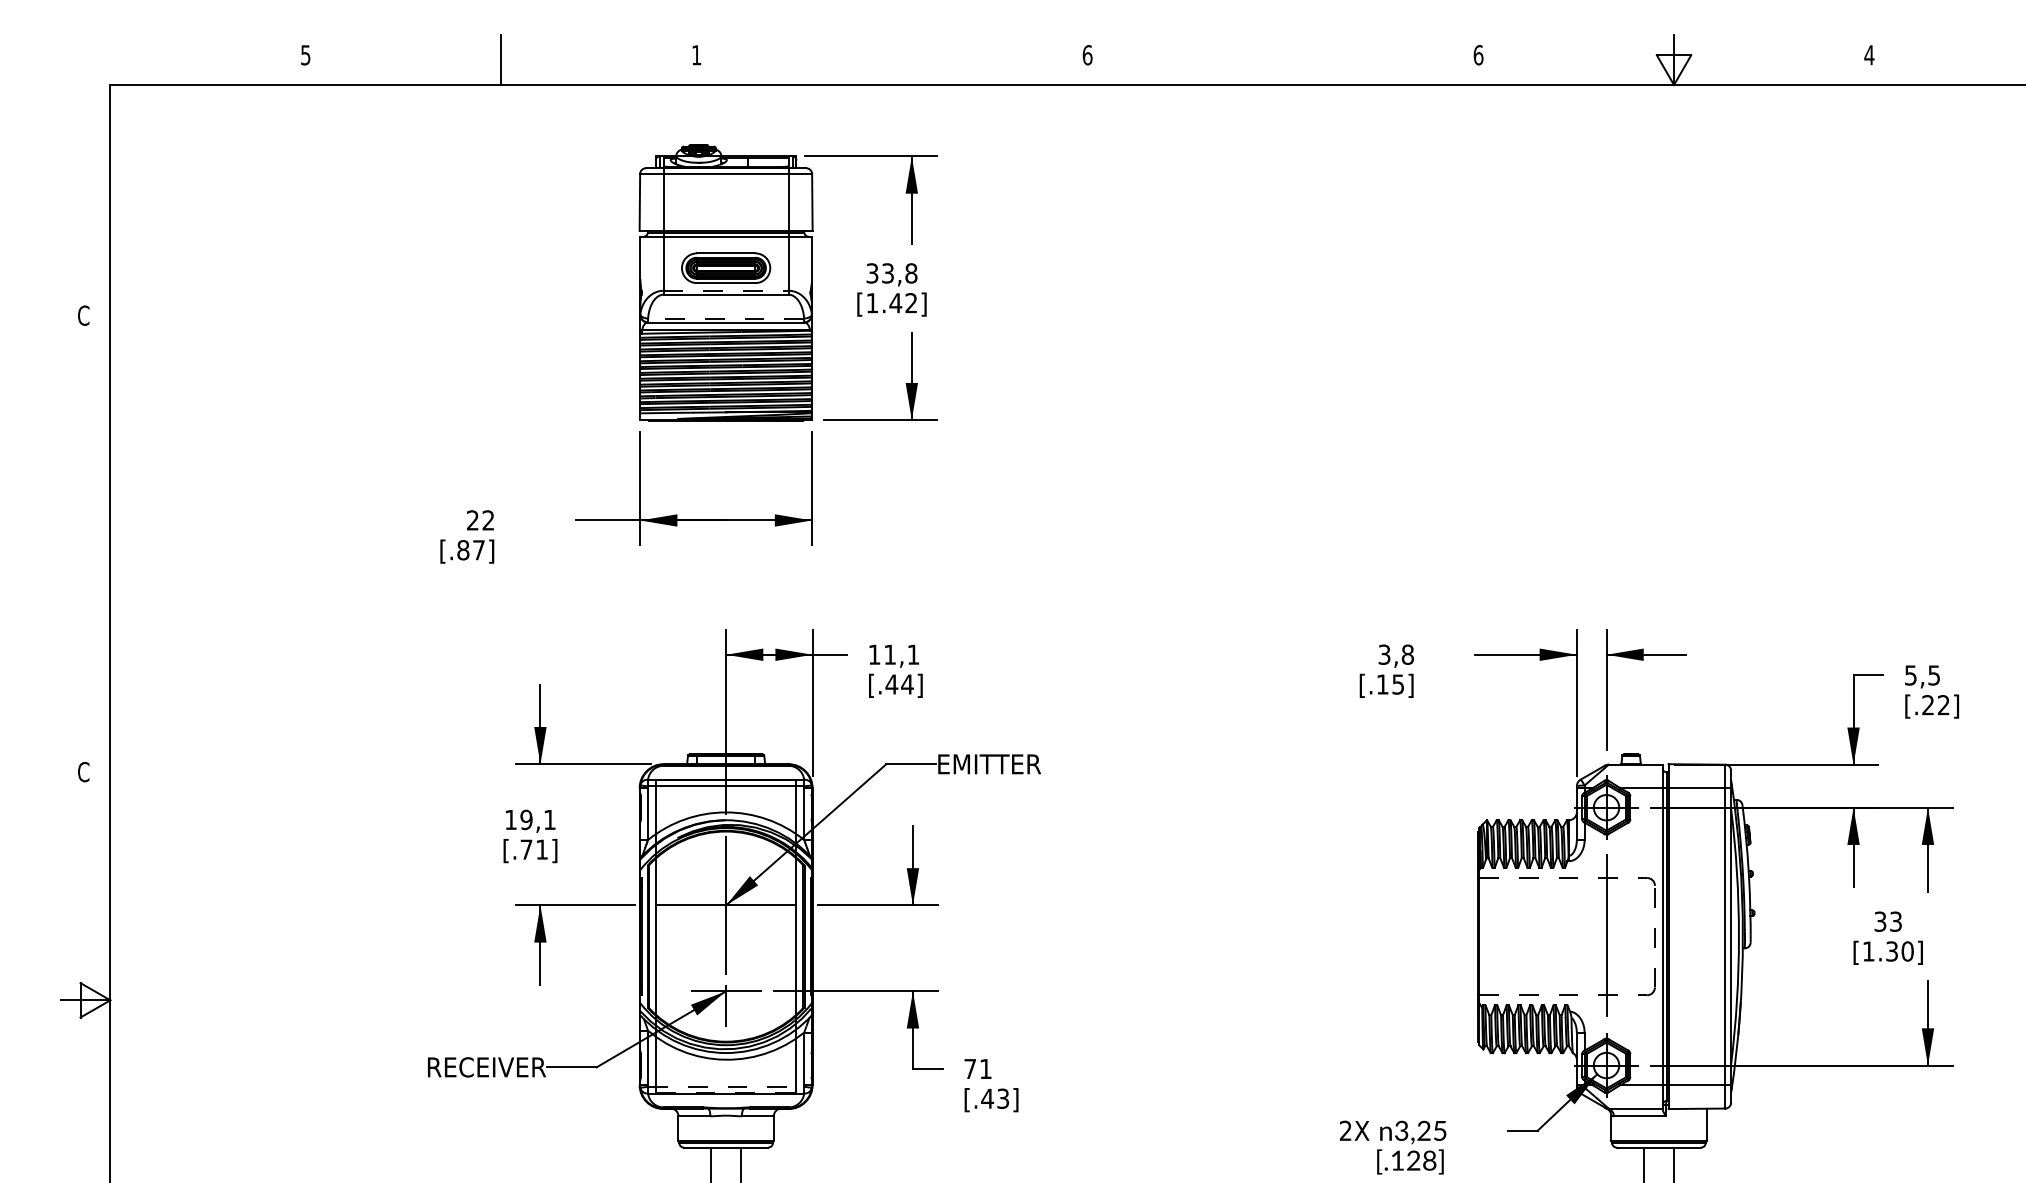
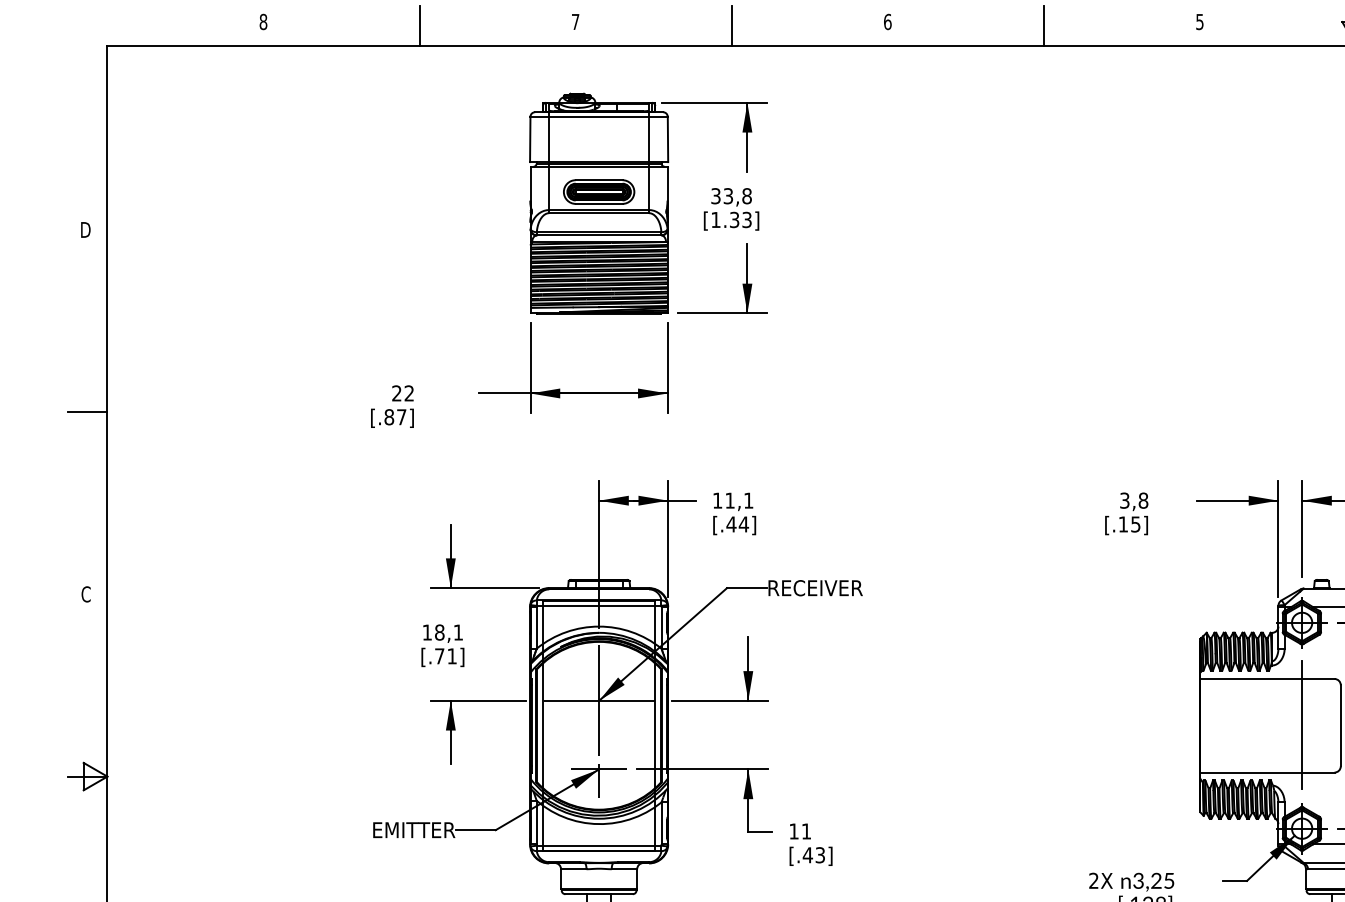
text: (305, 55) -> (263, 22), 5 -> 8
text: (696, 55) -> (575, 22), 1 -> 7
text: (1478, 55) -> (1199, 22), 6 -> 5
line: (892, 60) -> (731, 26), added
line: (1283, 60) -> (1044, 26), added
line: (726, 290) -> (599, 209), dashed -> solid
text: (903, 303) -> (740, 220), [1.42] -> [1.33]
text: (83, 315) -> (85, 229), C -> D
line: (725, 318) -> (598, 232), dashed -> solid
line: (85, 543) -> (87, 411), added
text: (998, 764) -> (816, 588), EMITTER -> RECEIVER
text: (526, 820) -> (439, 633), 19,1 -> 18,1
line: (1563, 878) -> (1267, 679), dashed -> solid
line: (1654, 936) -> (1340, 725), dashed -> solid
line: (1563, 995) -> (1267, 772), dashed -> solid
text: (470, 1067) -> (395, 830), RECEIVER -> EMITTER
text: (969, 1068) -> (793, 831), 71 -> 11
line: (726, 1086) -> (599, 845), dashed -> solid
line: (726, 1092) -> (599, 850), dashed -> solid

